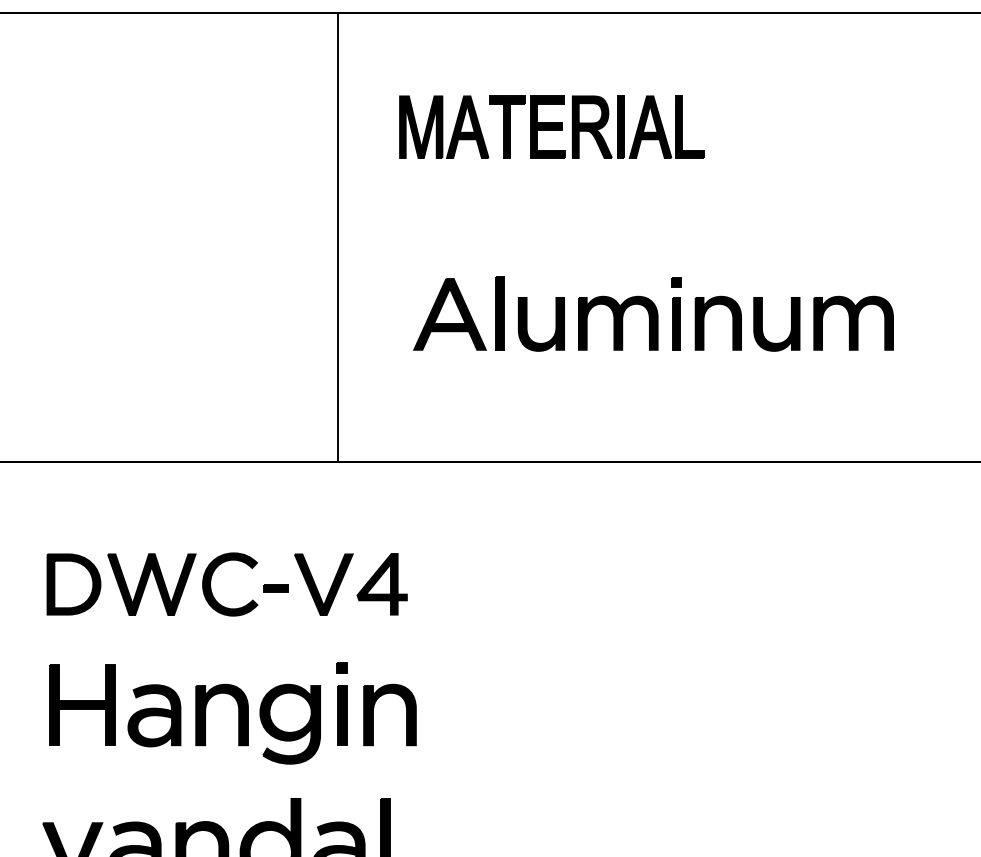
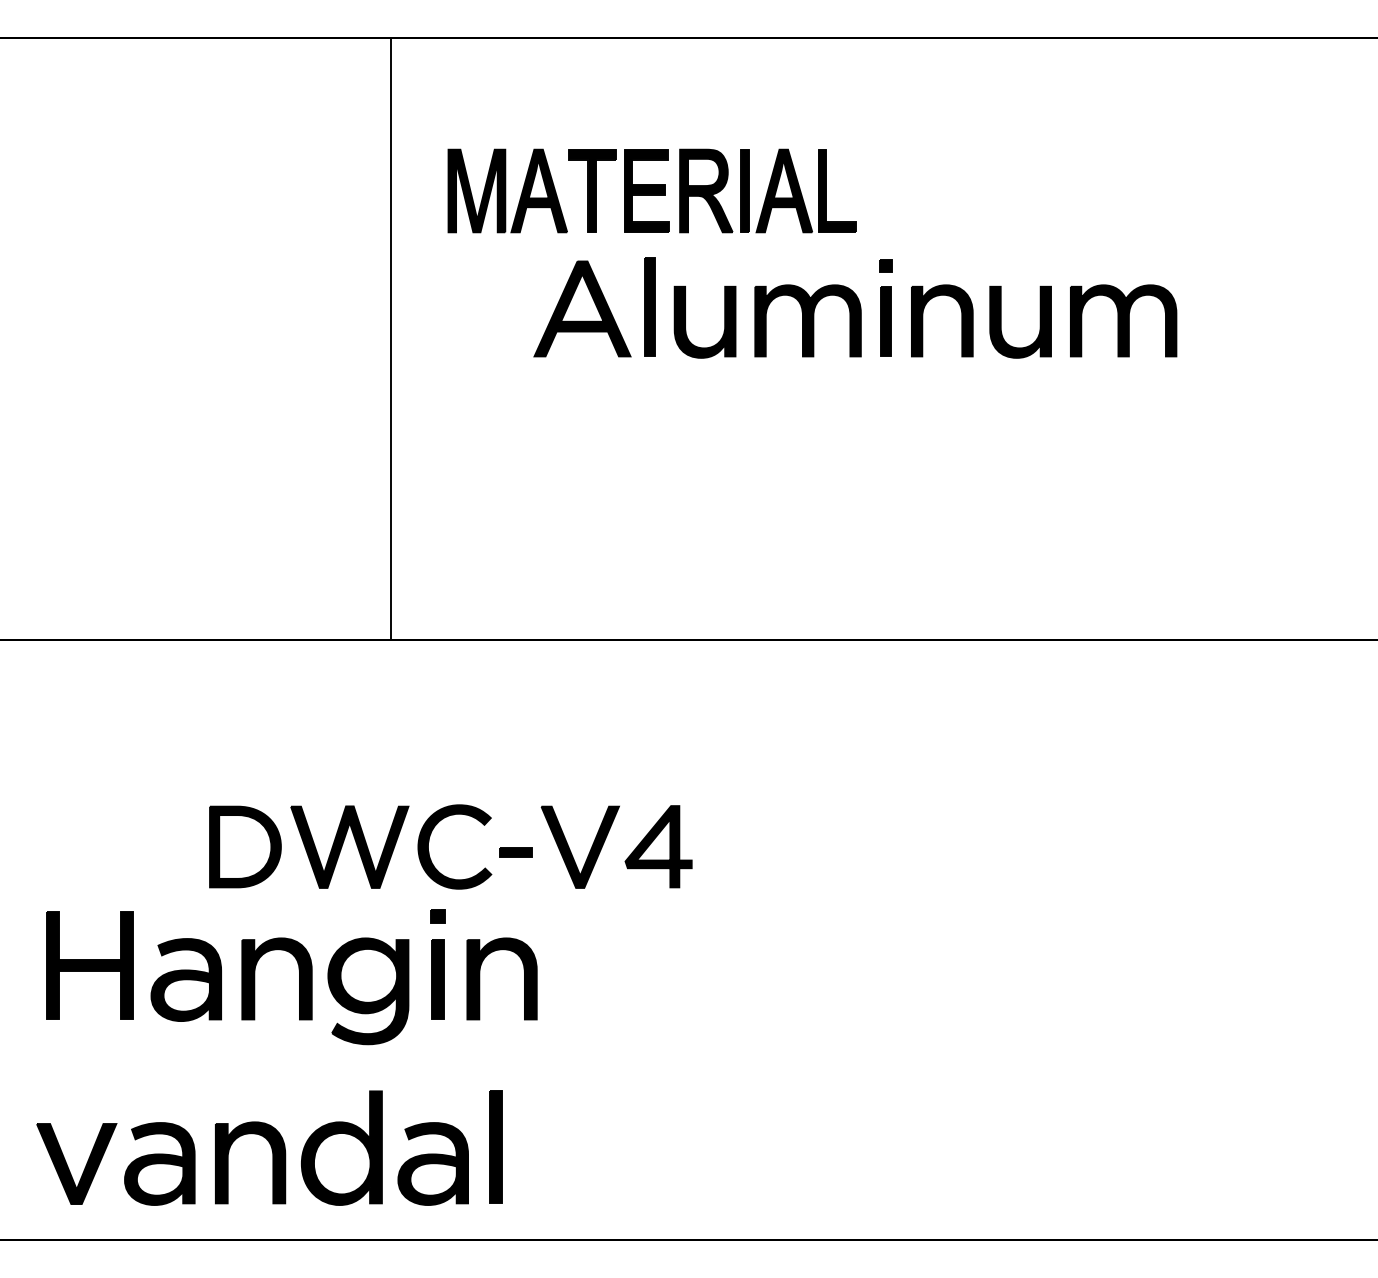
part: (551, 126) -> (651, 190), moved
line: (338, 237) -> (390, 339), moved
part: (653, 313) -> (855, 307), moved
part: (211, 581) -> (429, 842), moved

